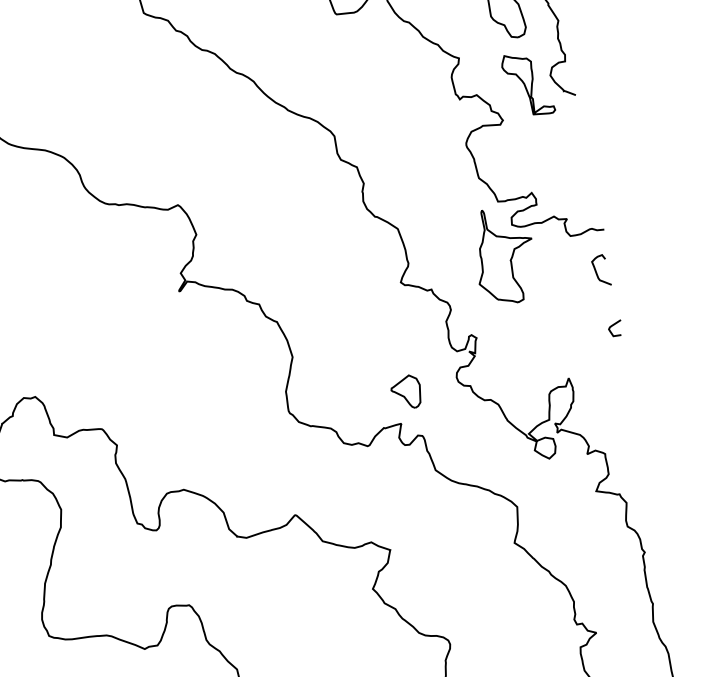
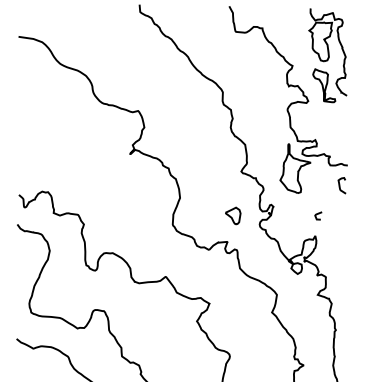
curve: (614, 325) -> (318, 214), moved
part: (406, 391) -> (233, 215), moved

